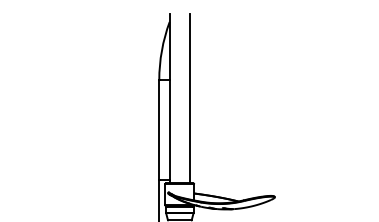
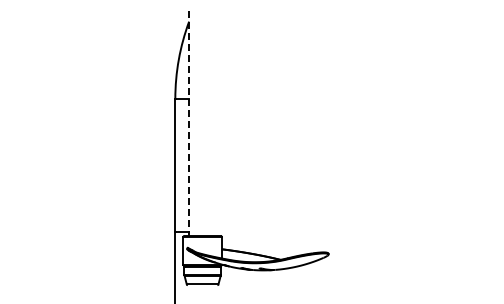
line: (190, 98) -> (216, 123), removed
line: (169, 99) -> (189, 124), solid -> dashed

